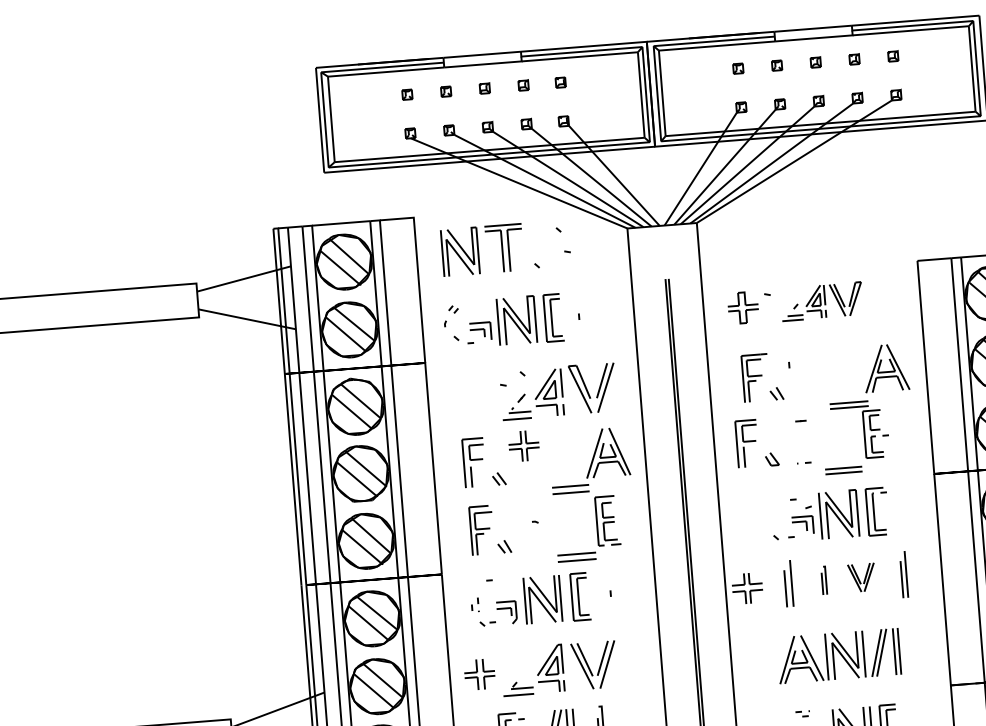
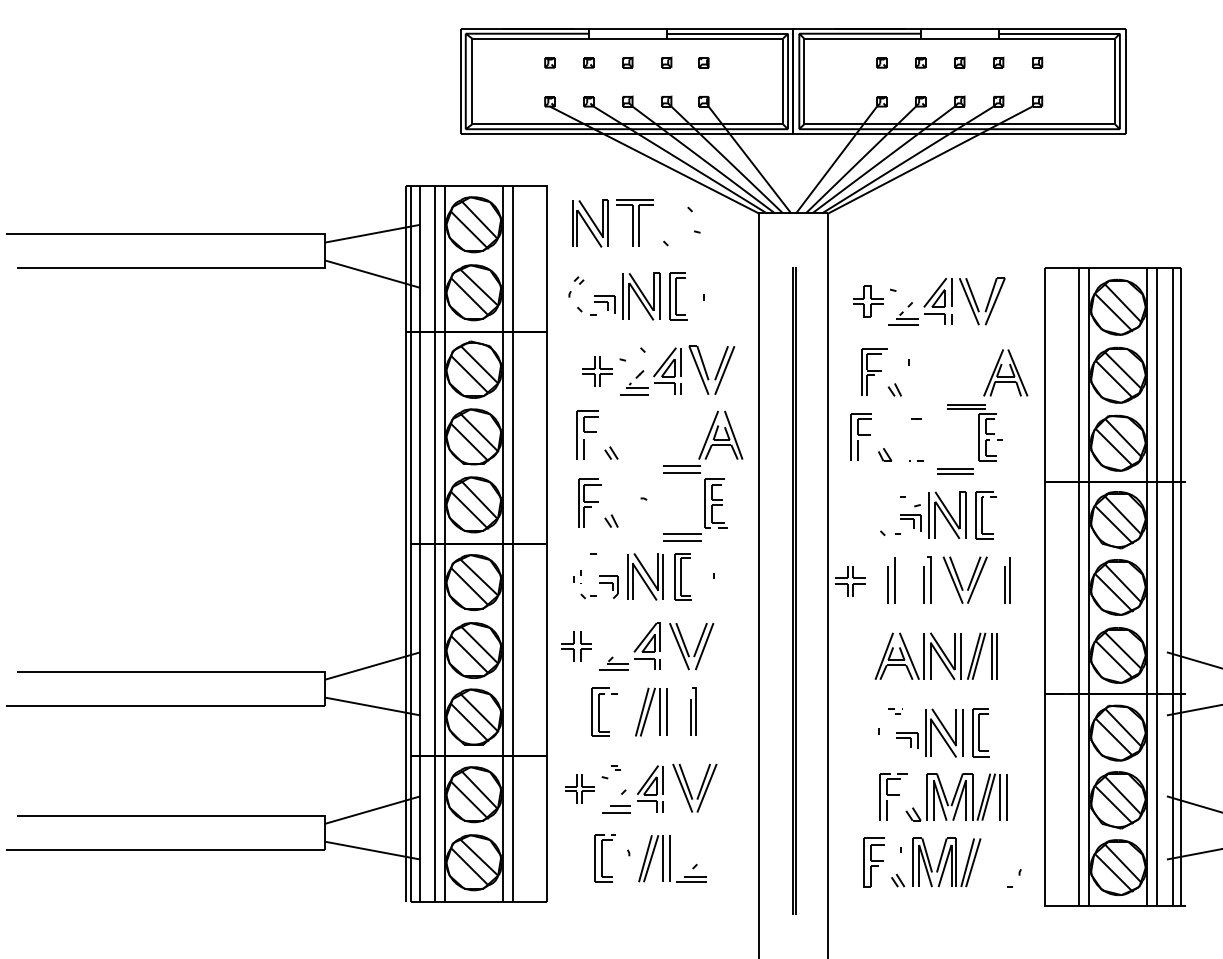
part: (821, 301) -> (946, 301), size x1.43
part: (523, 446) -> (597, 371), moved
part: (861, 577) -> (964, 579), size x1.67
part: (824, 580) -> (927, 579), size x1.67

